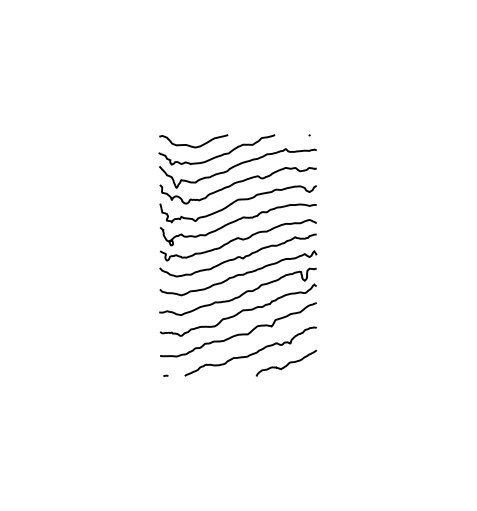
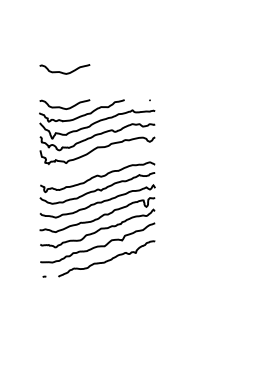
curve: (191, 97) -> (63, 72), added
curve: (235, 222) -> (95, 164), removed
curve: (287, 363) -> (133, 267), removed

